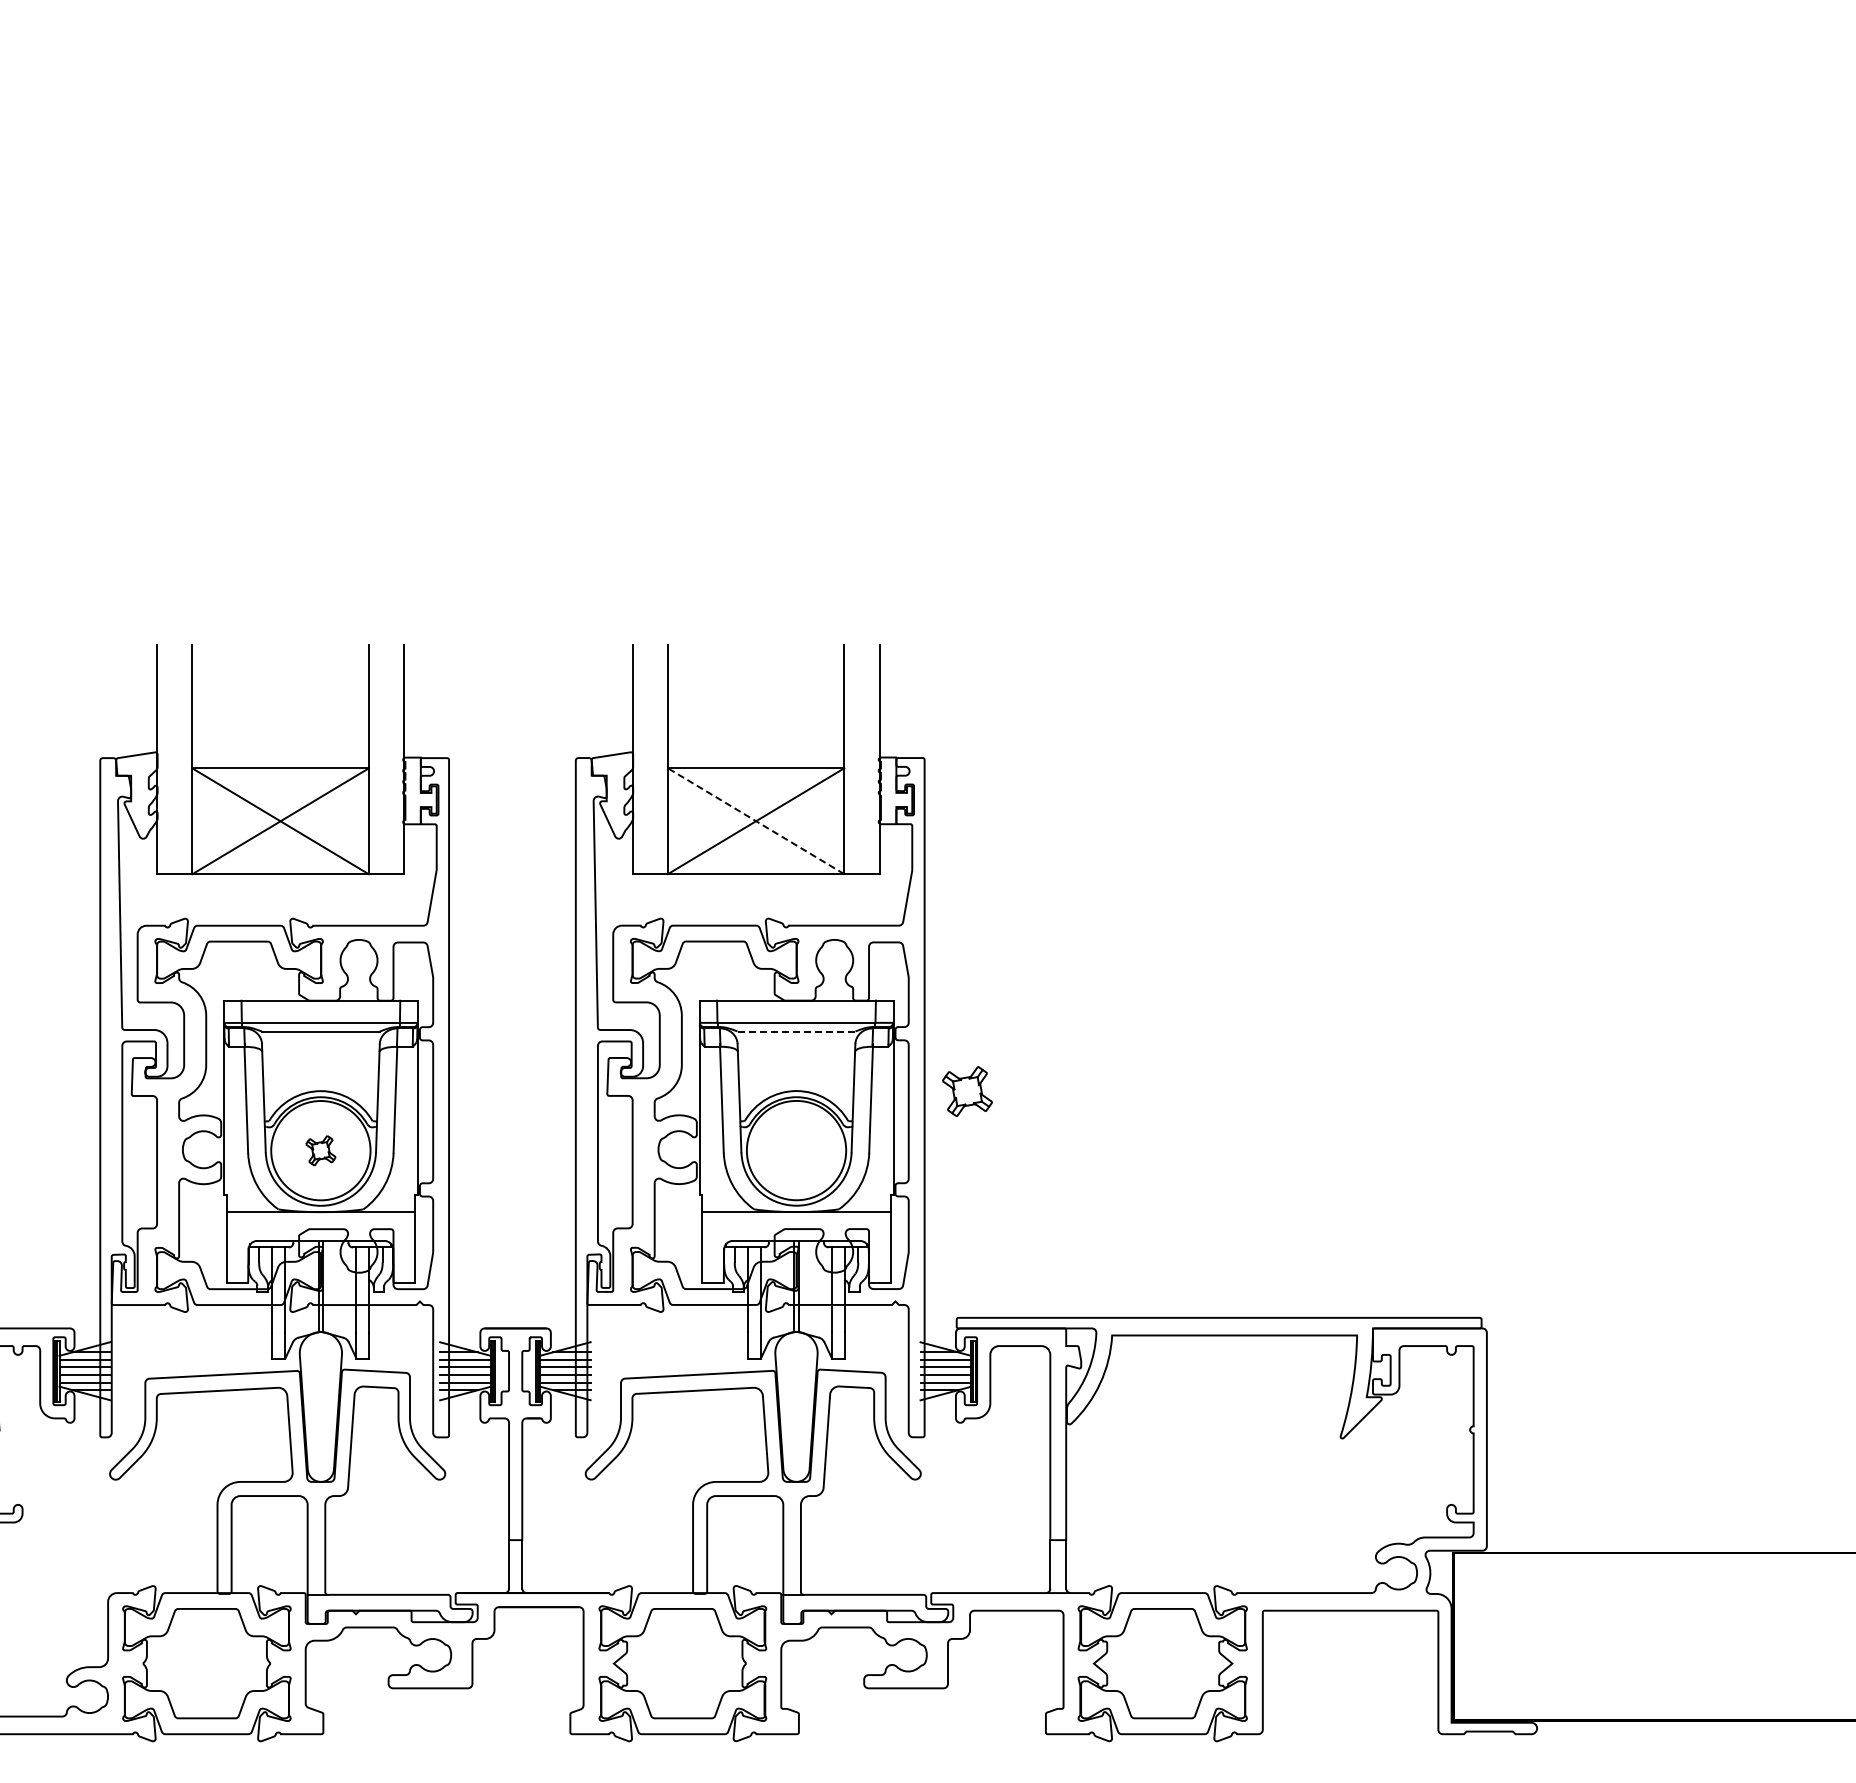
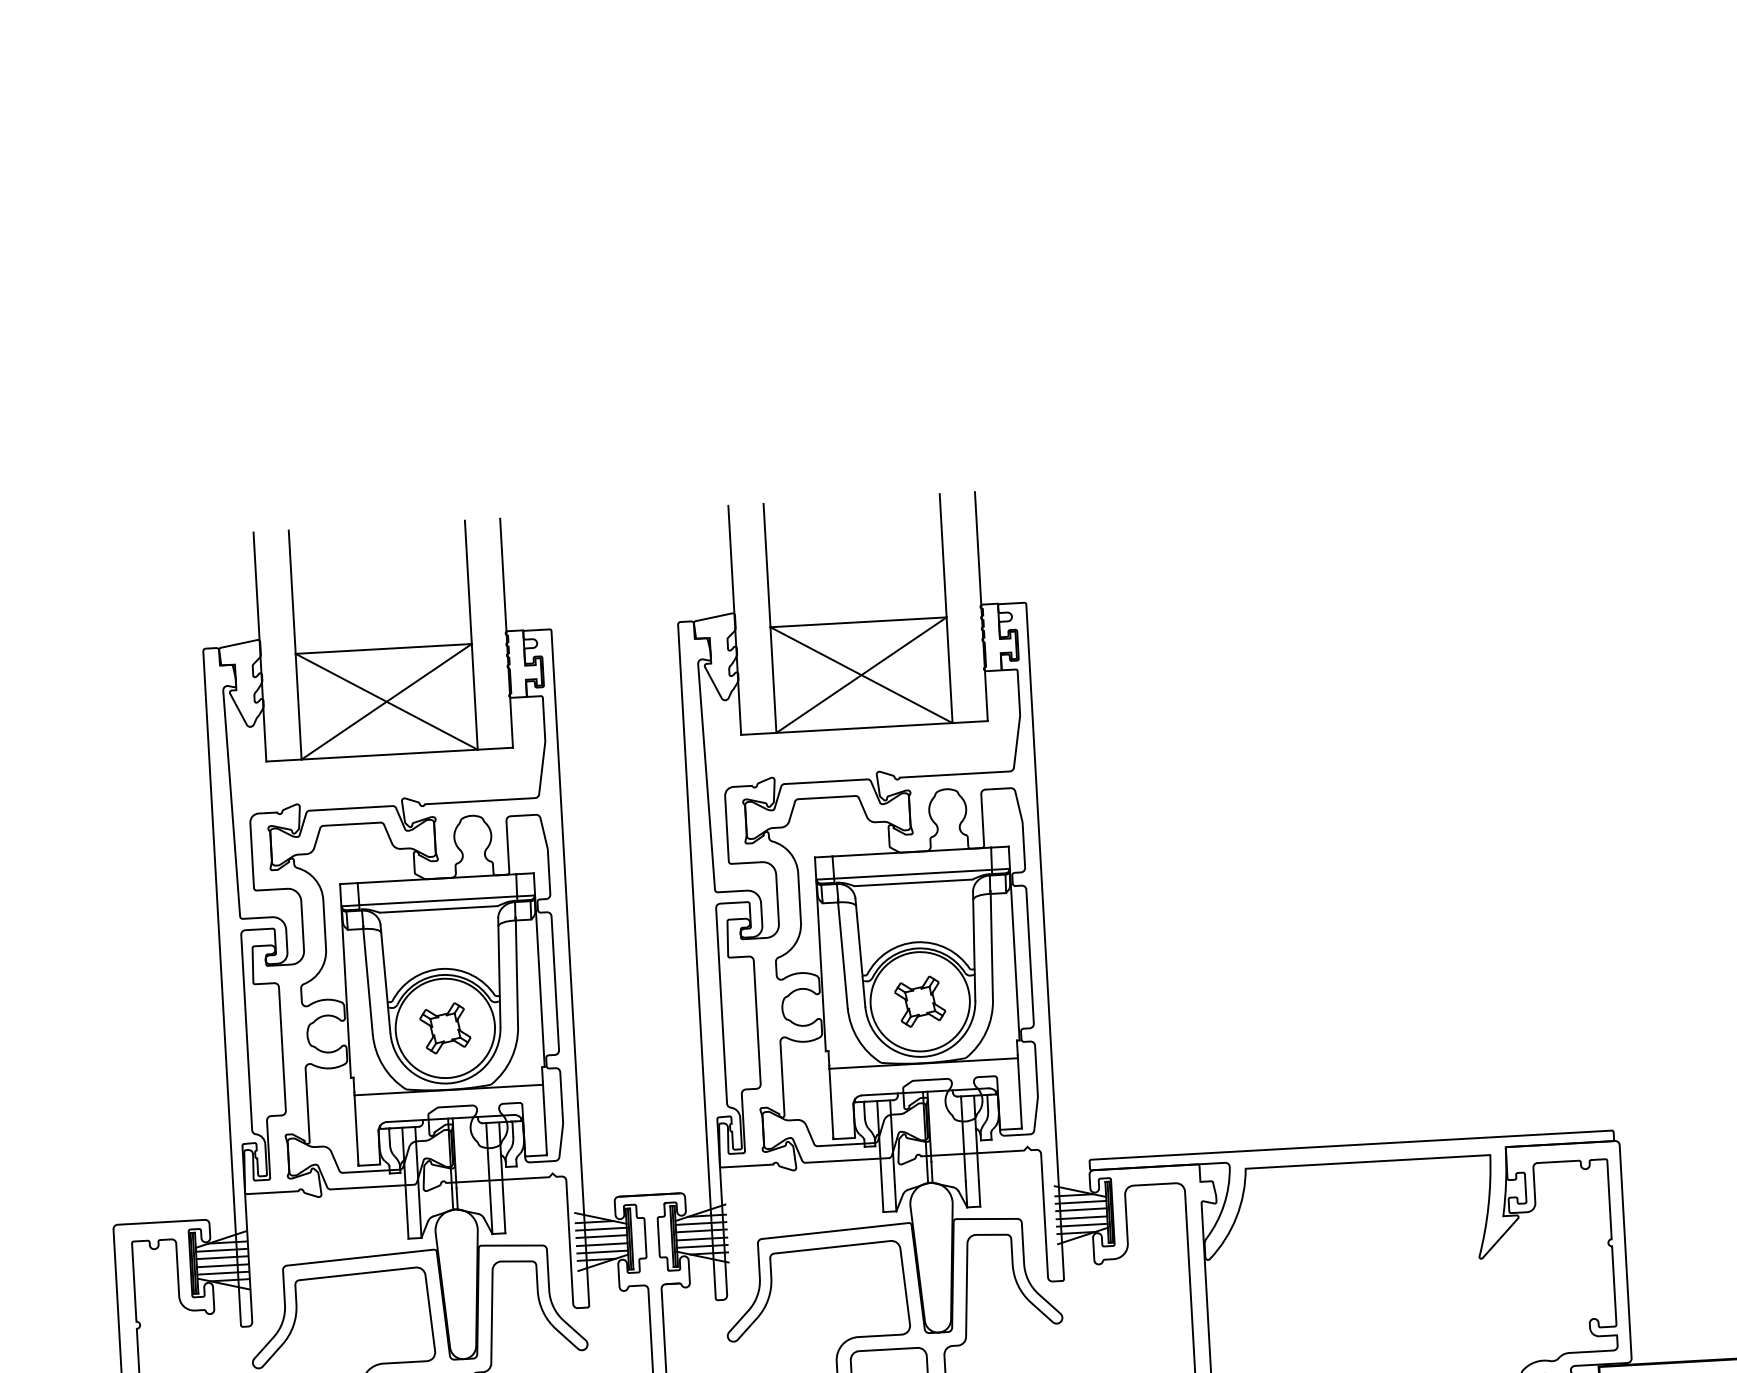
line: (756, 821) -> (861, 675), dashed -> solid
line: (796, 1031) -> (913, 882), dashed -> solid
part: (967, 1091) -> (920, 1001), moved
part: (320, 1150) -> (444, 1028), size x1.67

